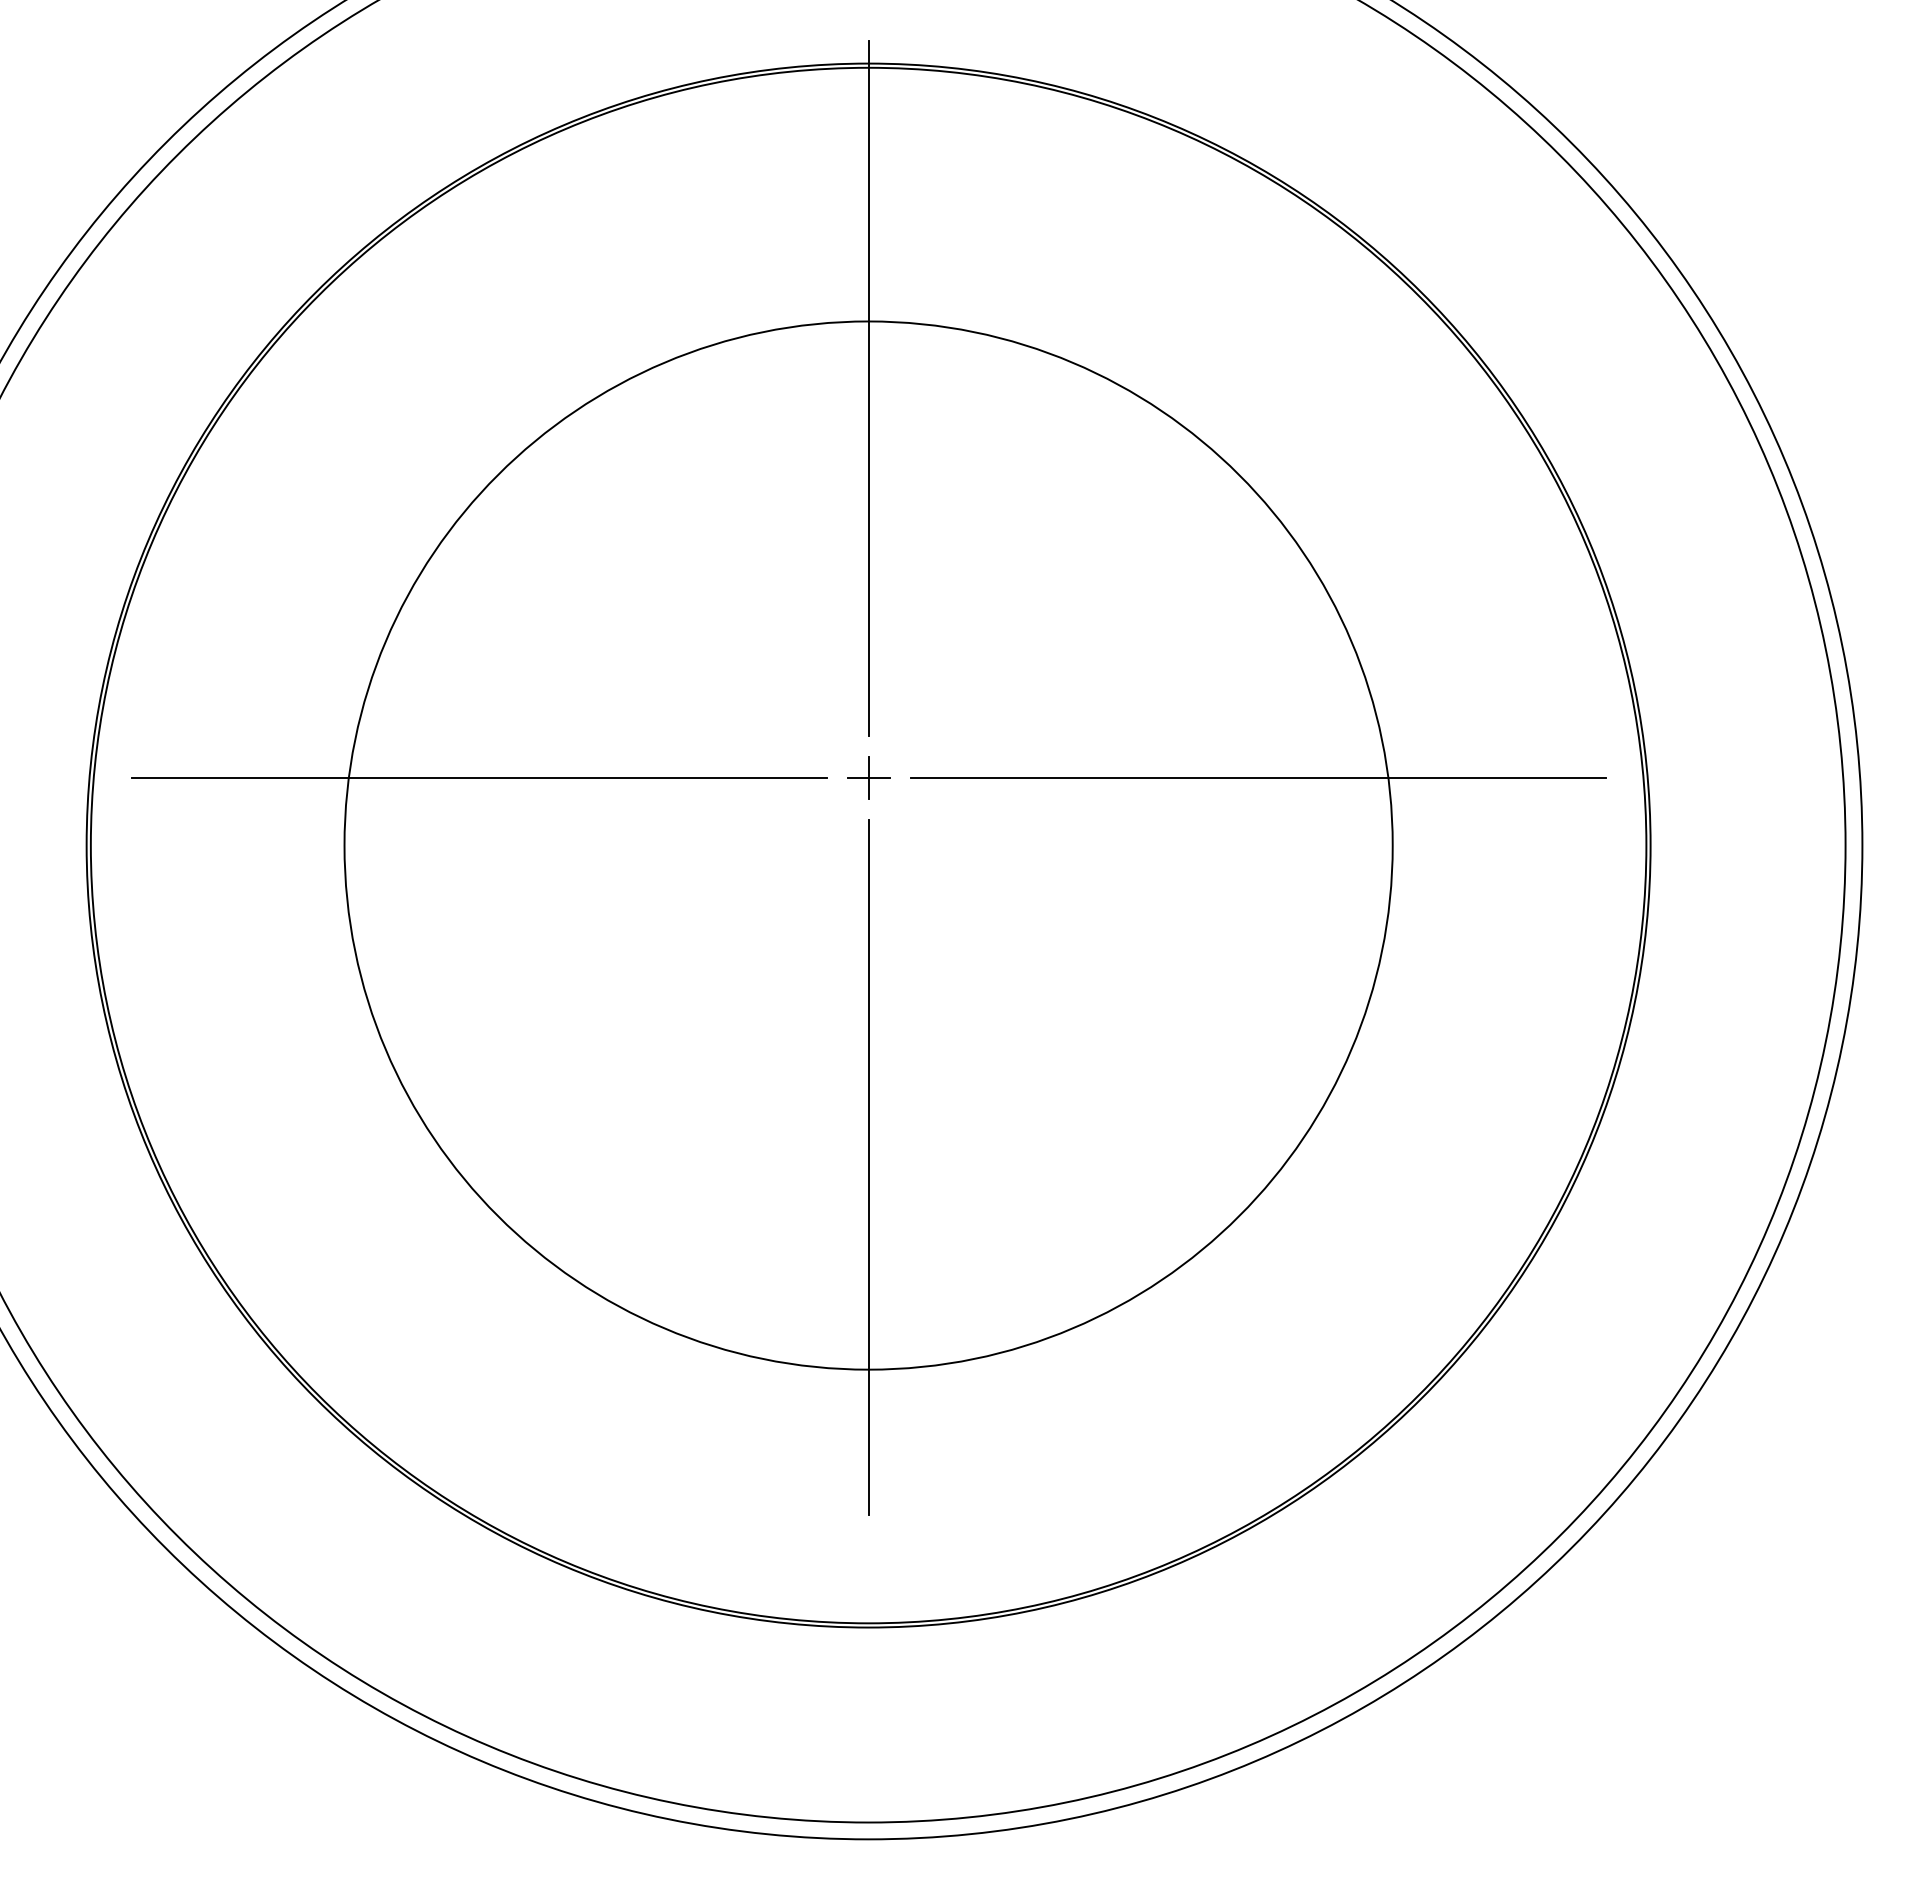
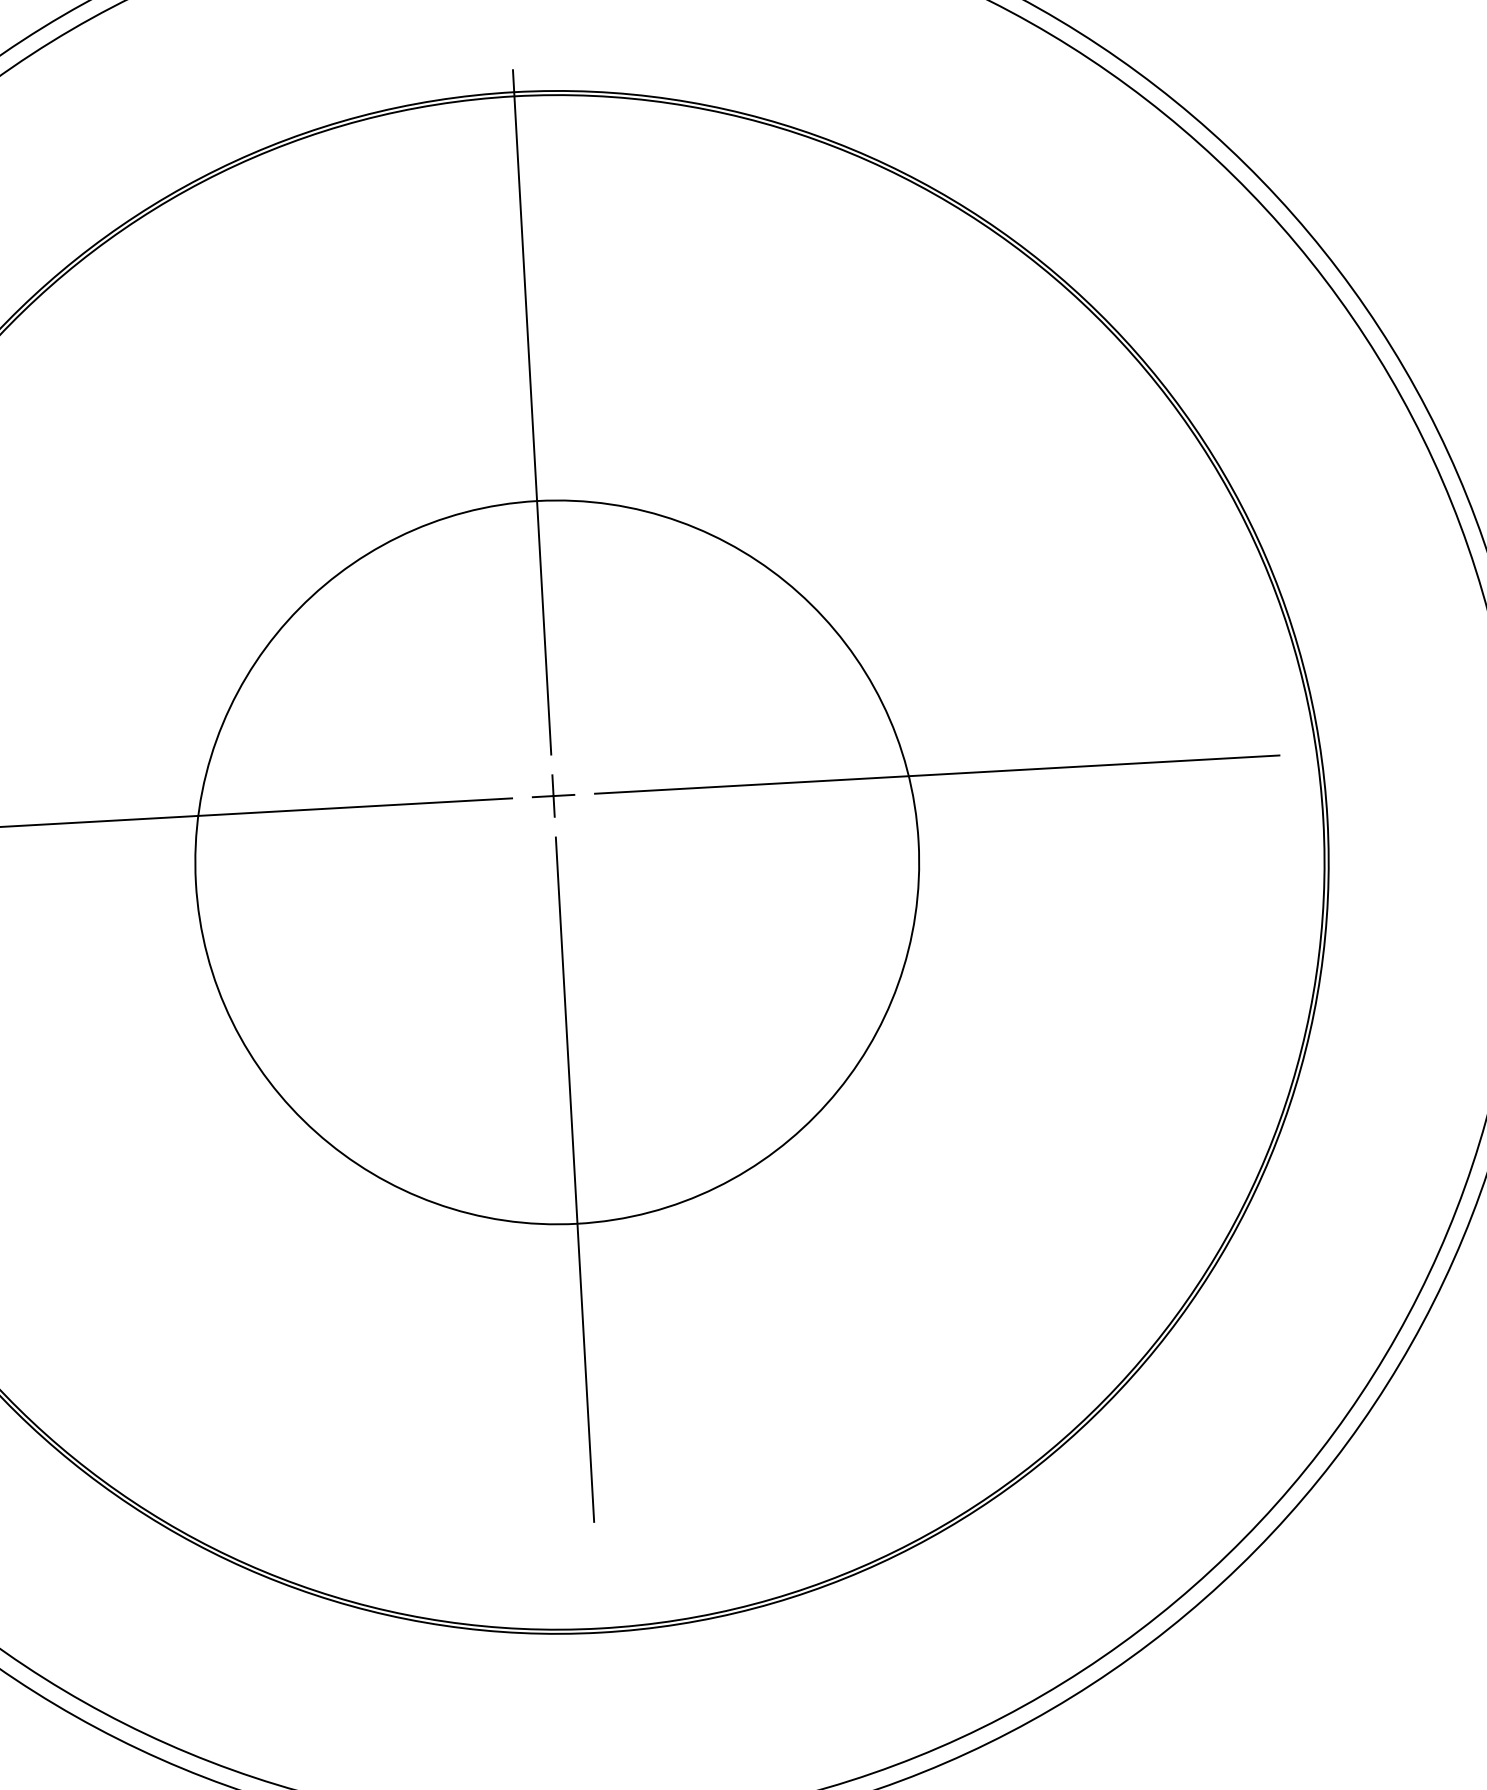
circle: (868, 845) -> (557, 862), size x0.7

